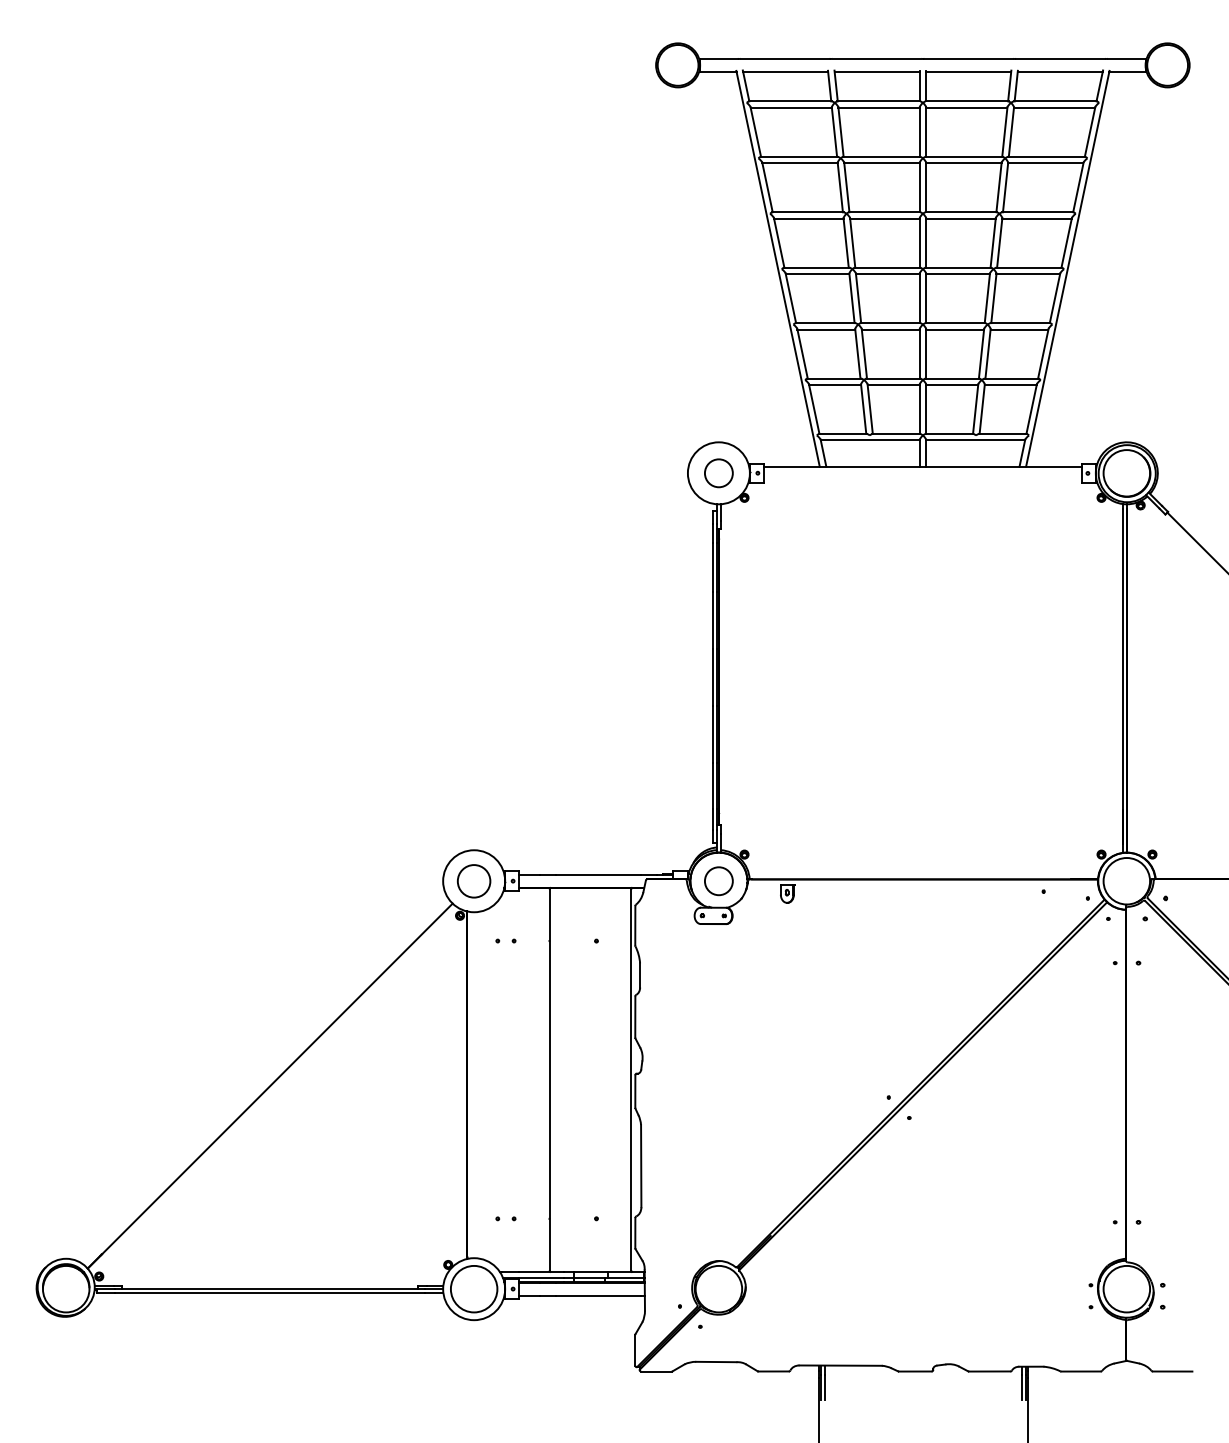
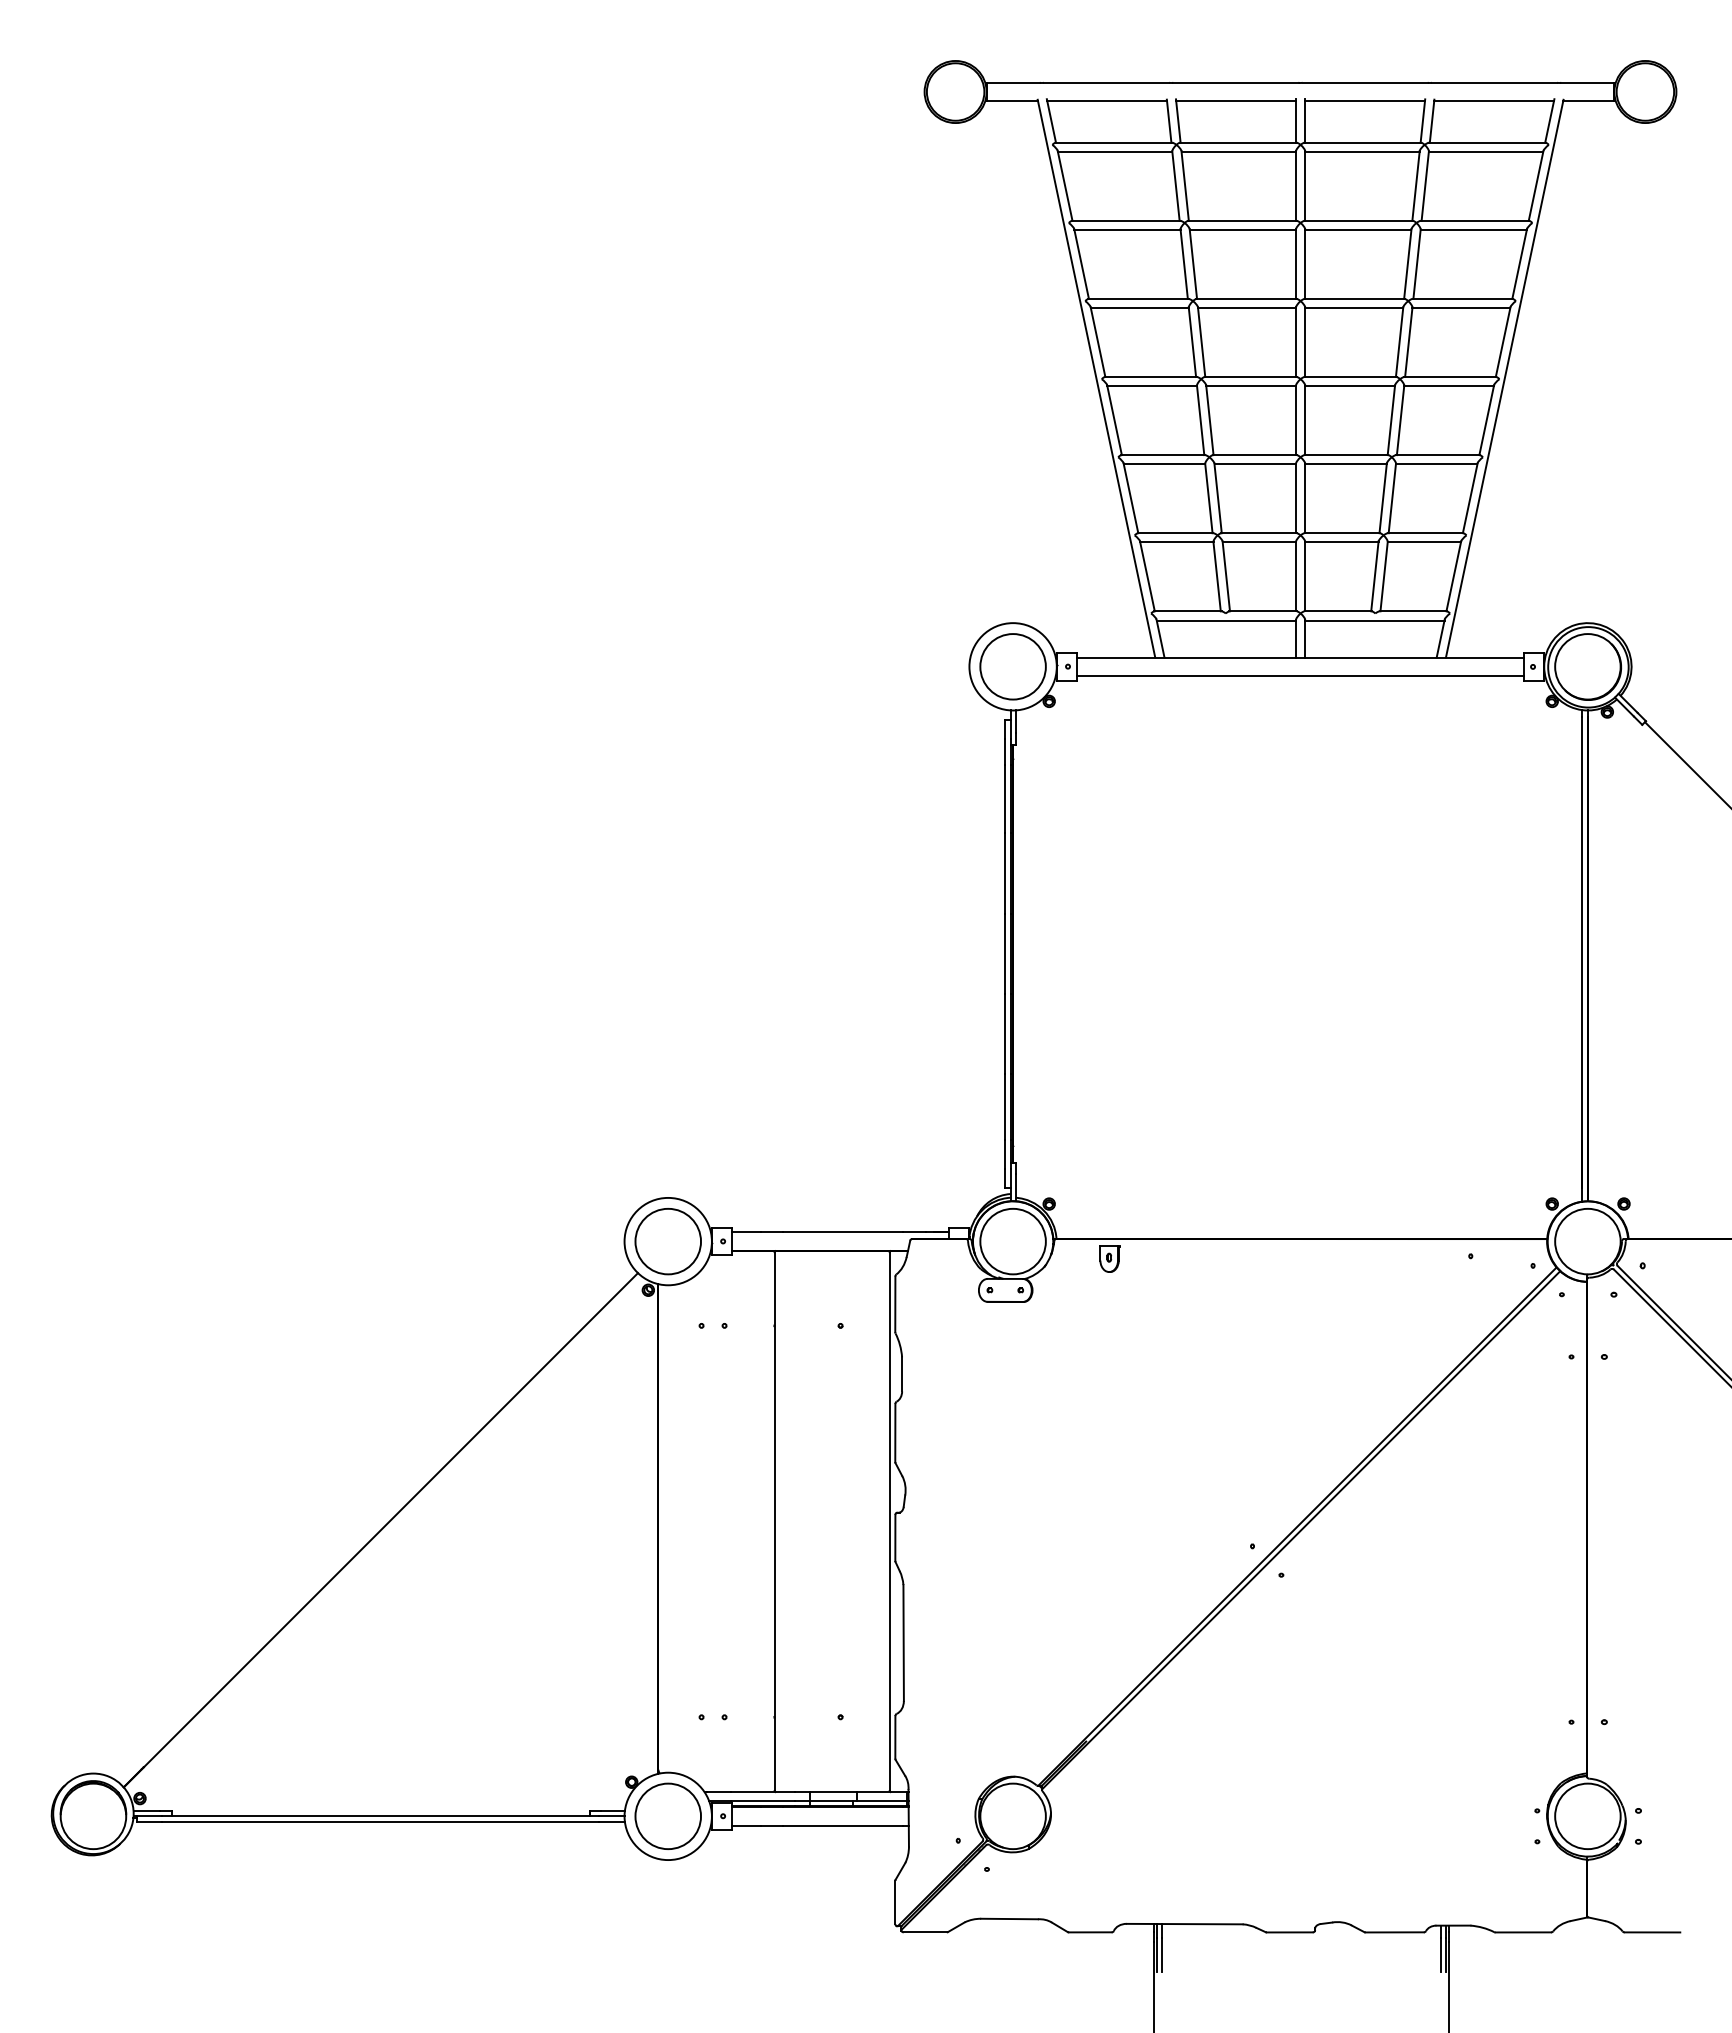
circle: (718, 473) -> (1012, 666), size x1.67
line: (922, 480) -> (1300, 676), added
circle: (473, 881) -> (667, 1241), size x1.43
circle: (718, 881) -> (1012, 1241), size x1.67

